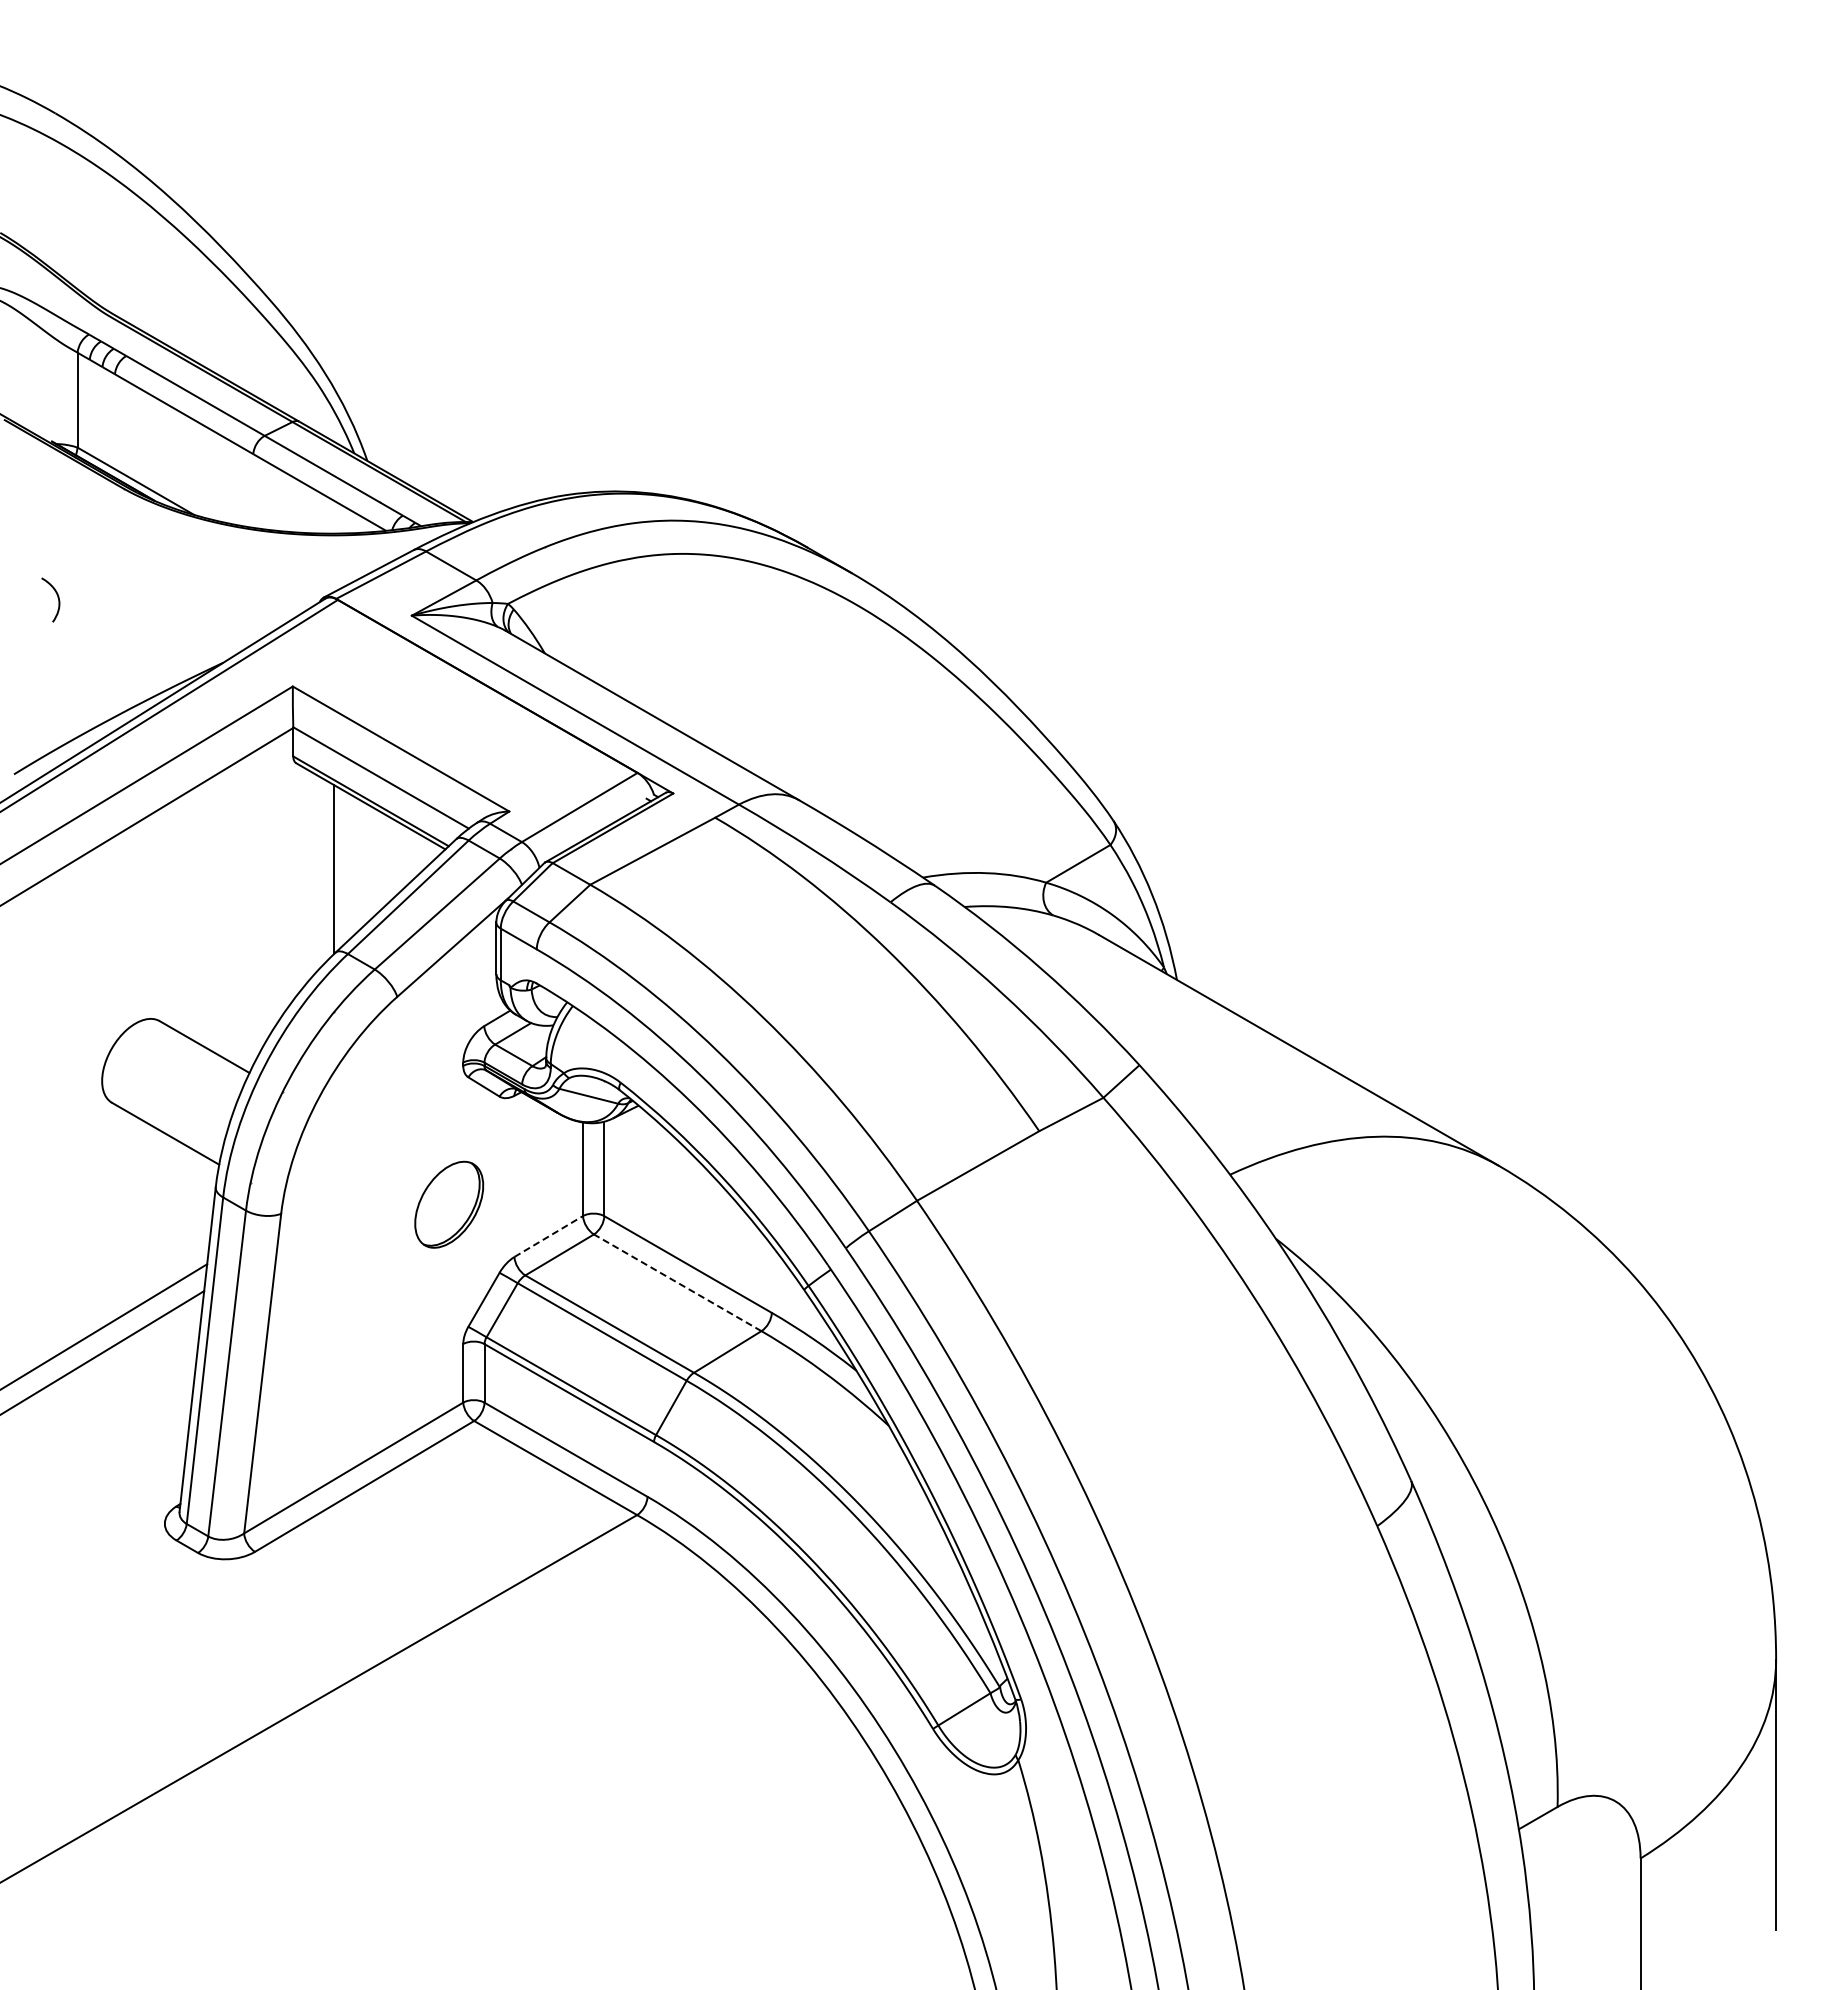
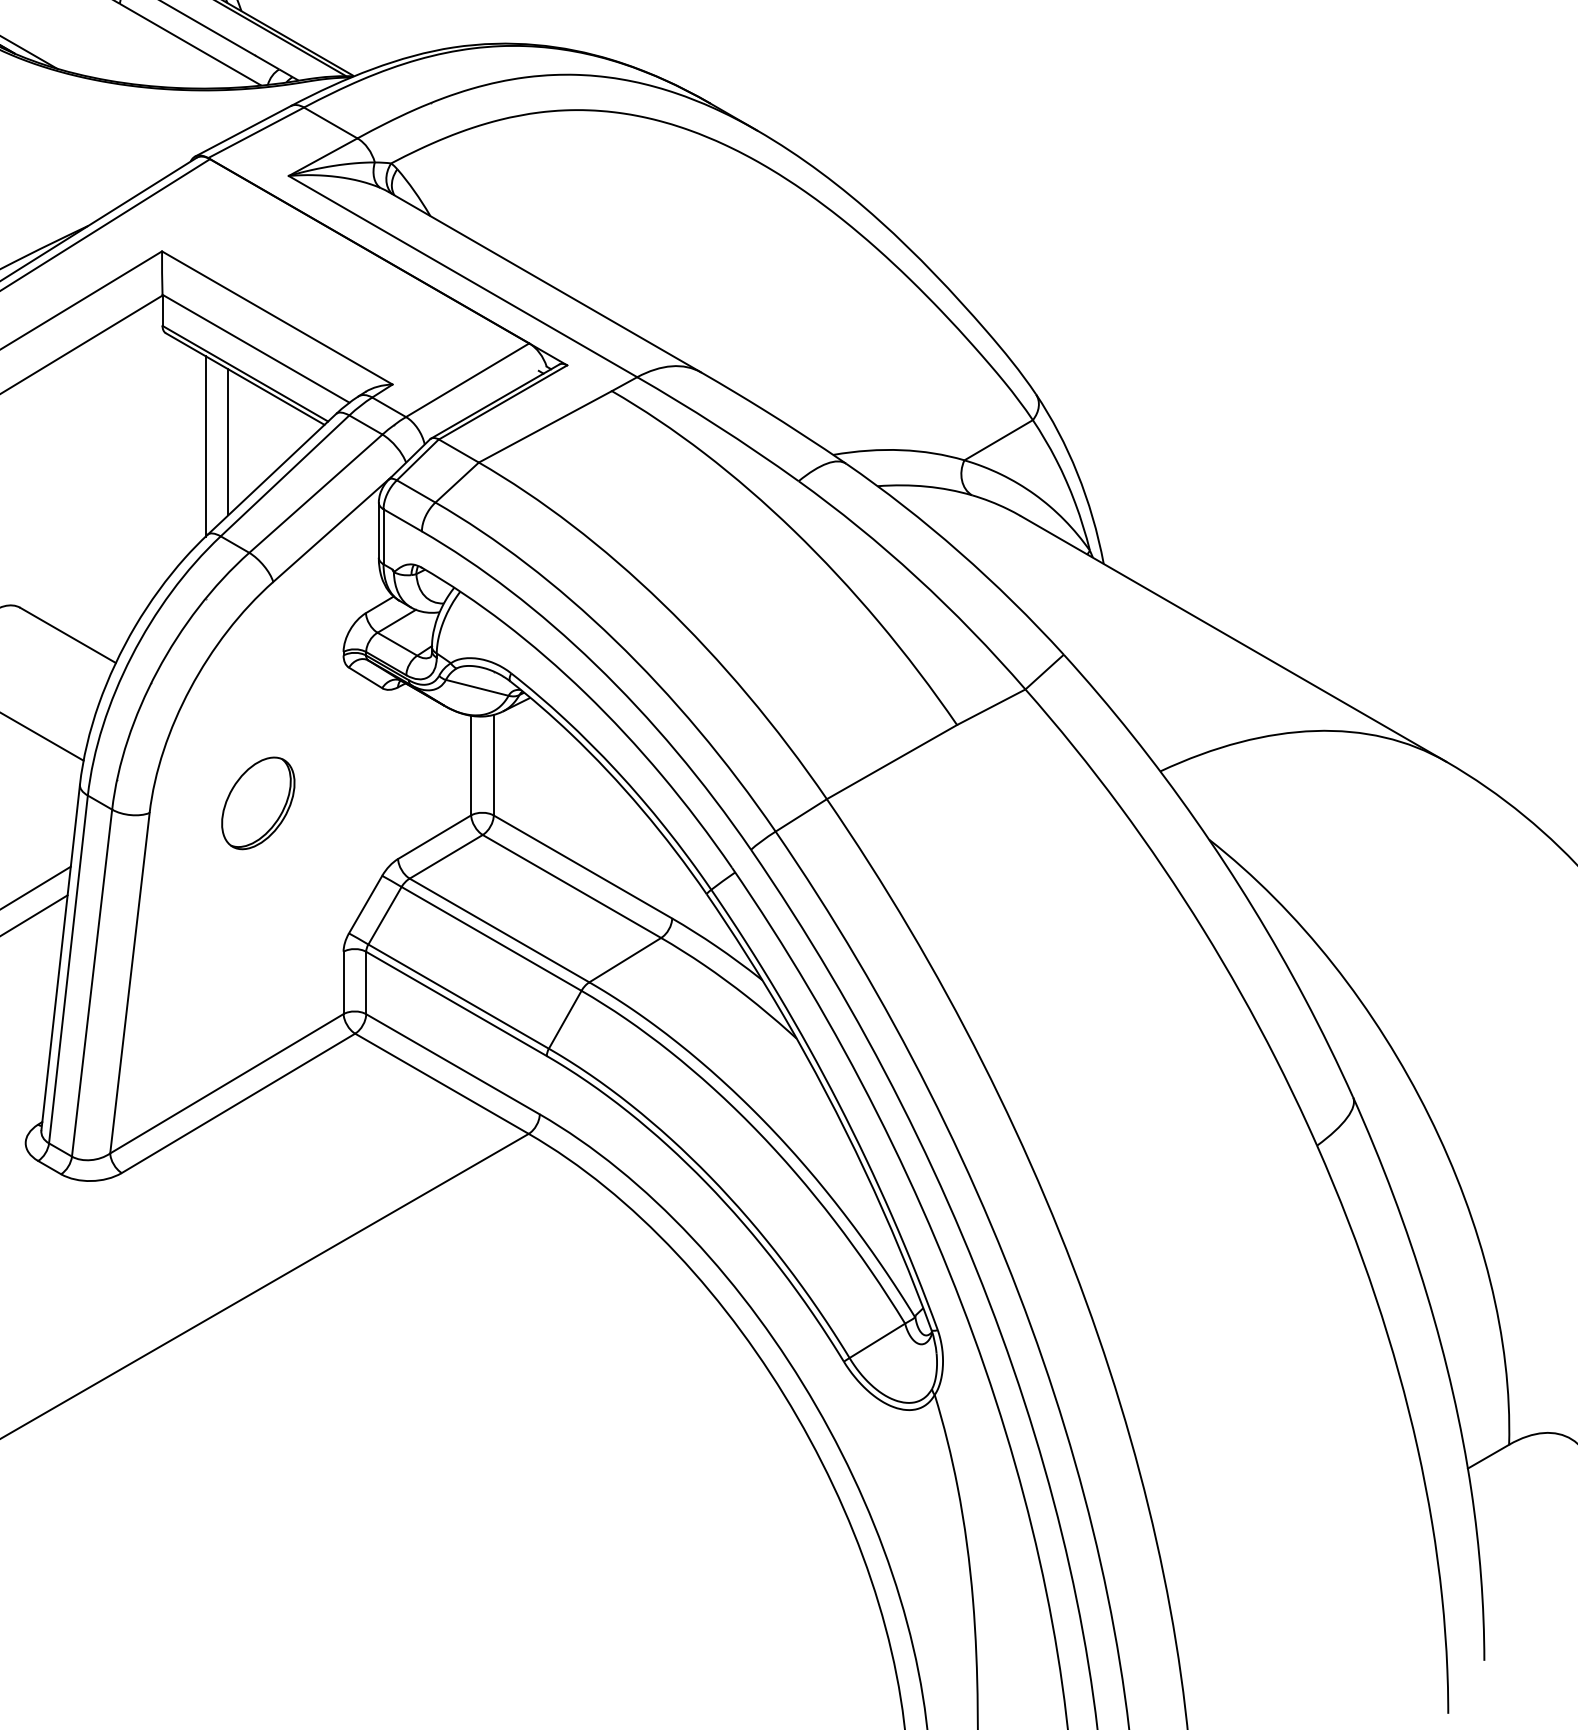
line: (355, 865) -> (228, 442), added
part: (449, 1204) -> (258, 803), moved
line: (548, 1236) -> (434, 837), dashed -> solid
line: (677, 1282) -> (571, 886), dashed -> solid

